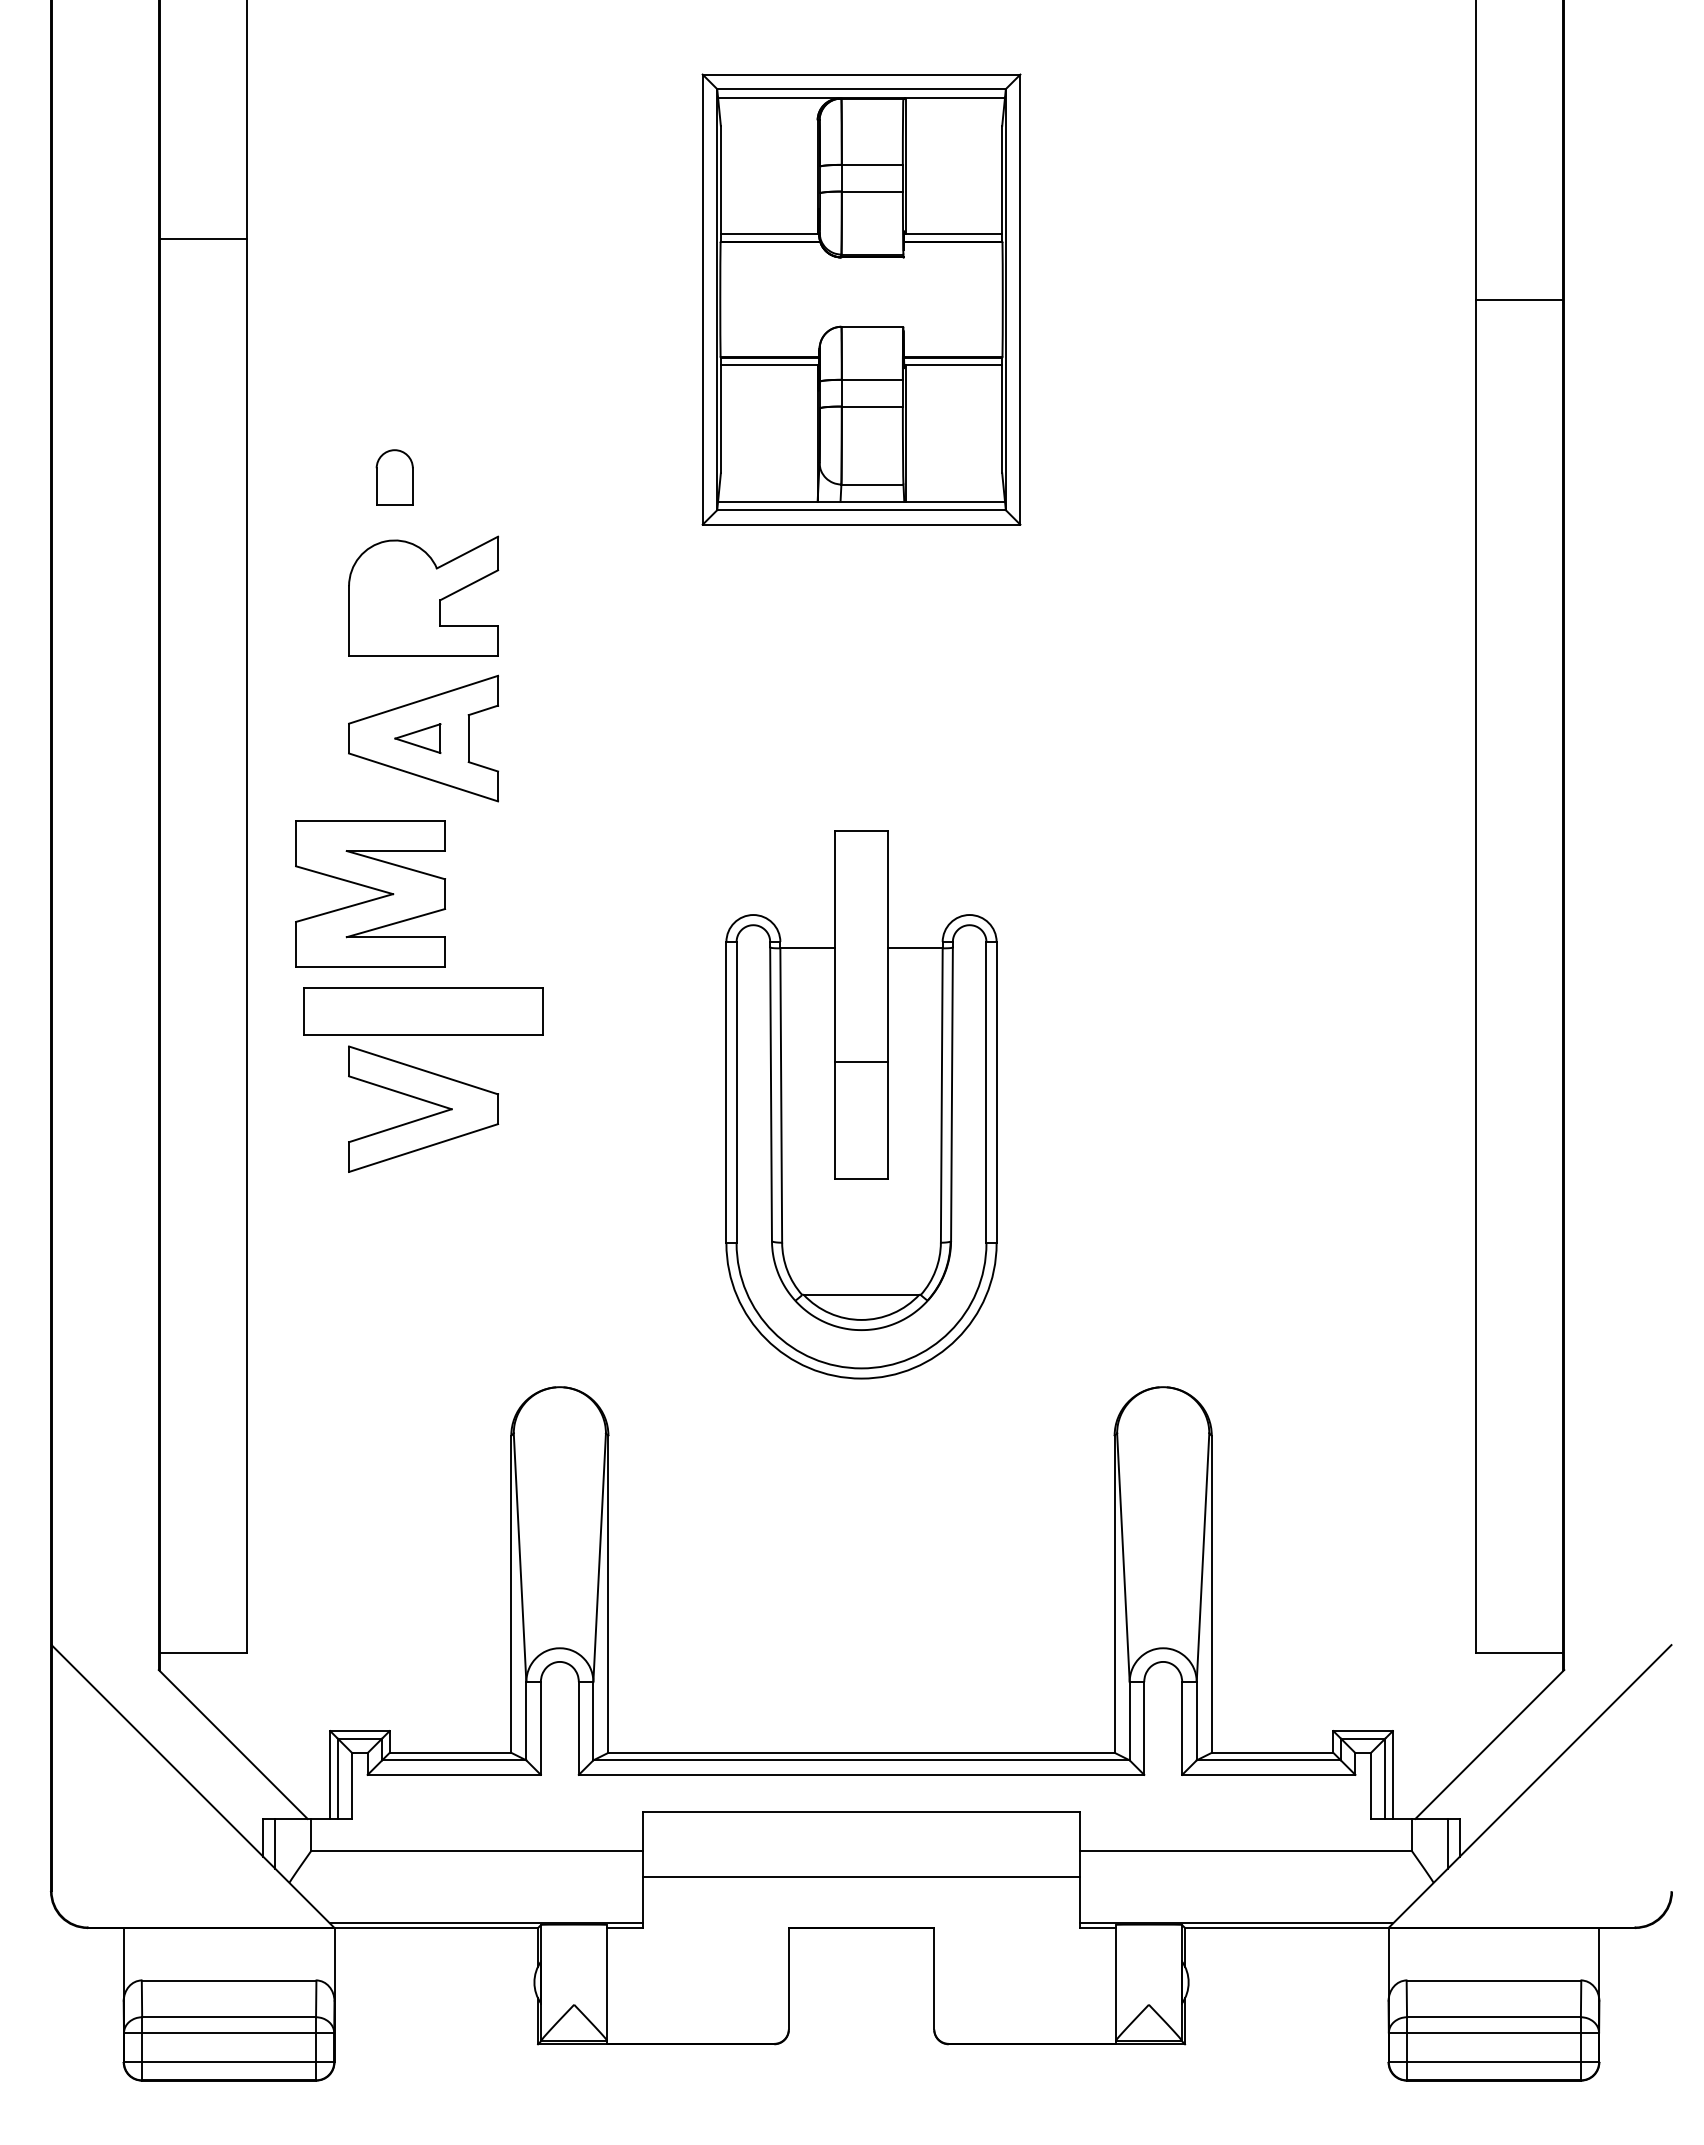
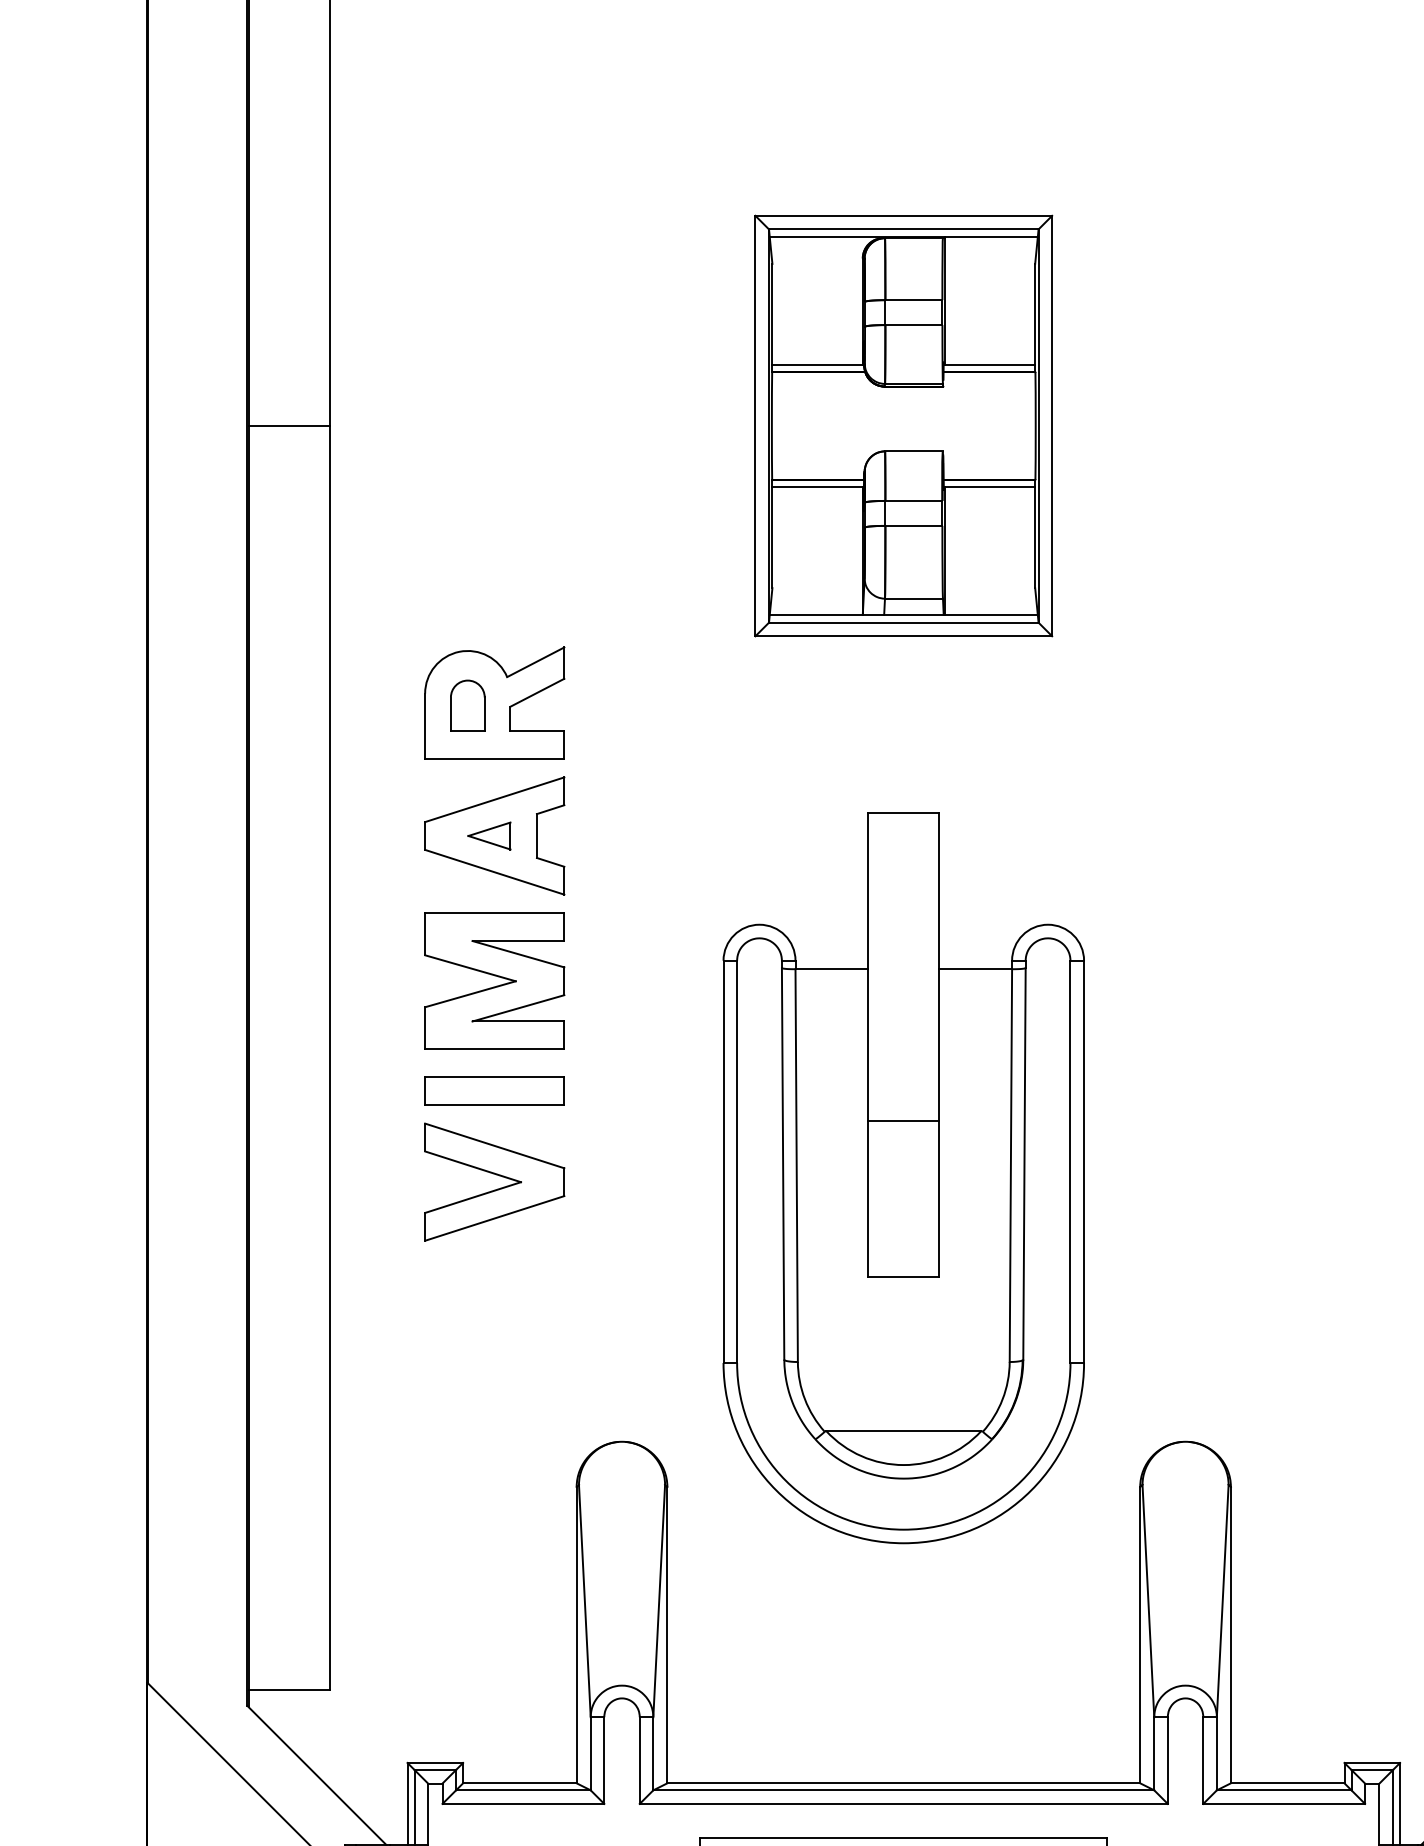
line: (203, 238) -> (289, 425), moved
part: (394, 477) -> (467, 706), moved
part: (370, 893) -> (494, 980), moved
part: (423, 1011) -> (494, 1090), size x0.62
part: (861, 1104) -> (903, 1177), size x1.43

